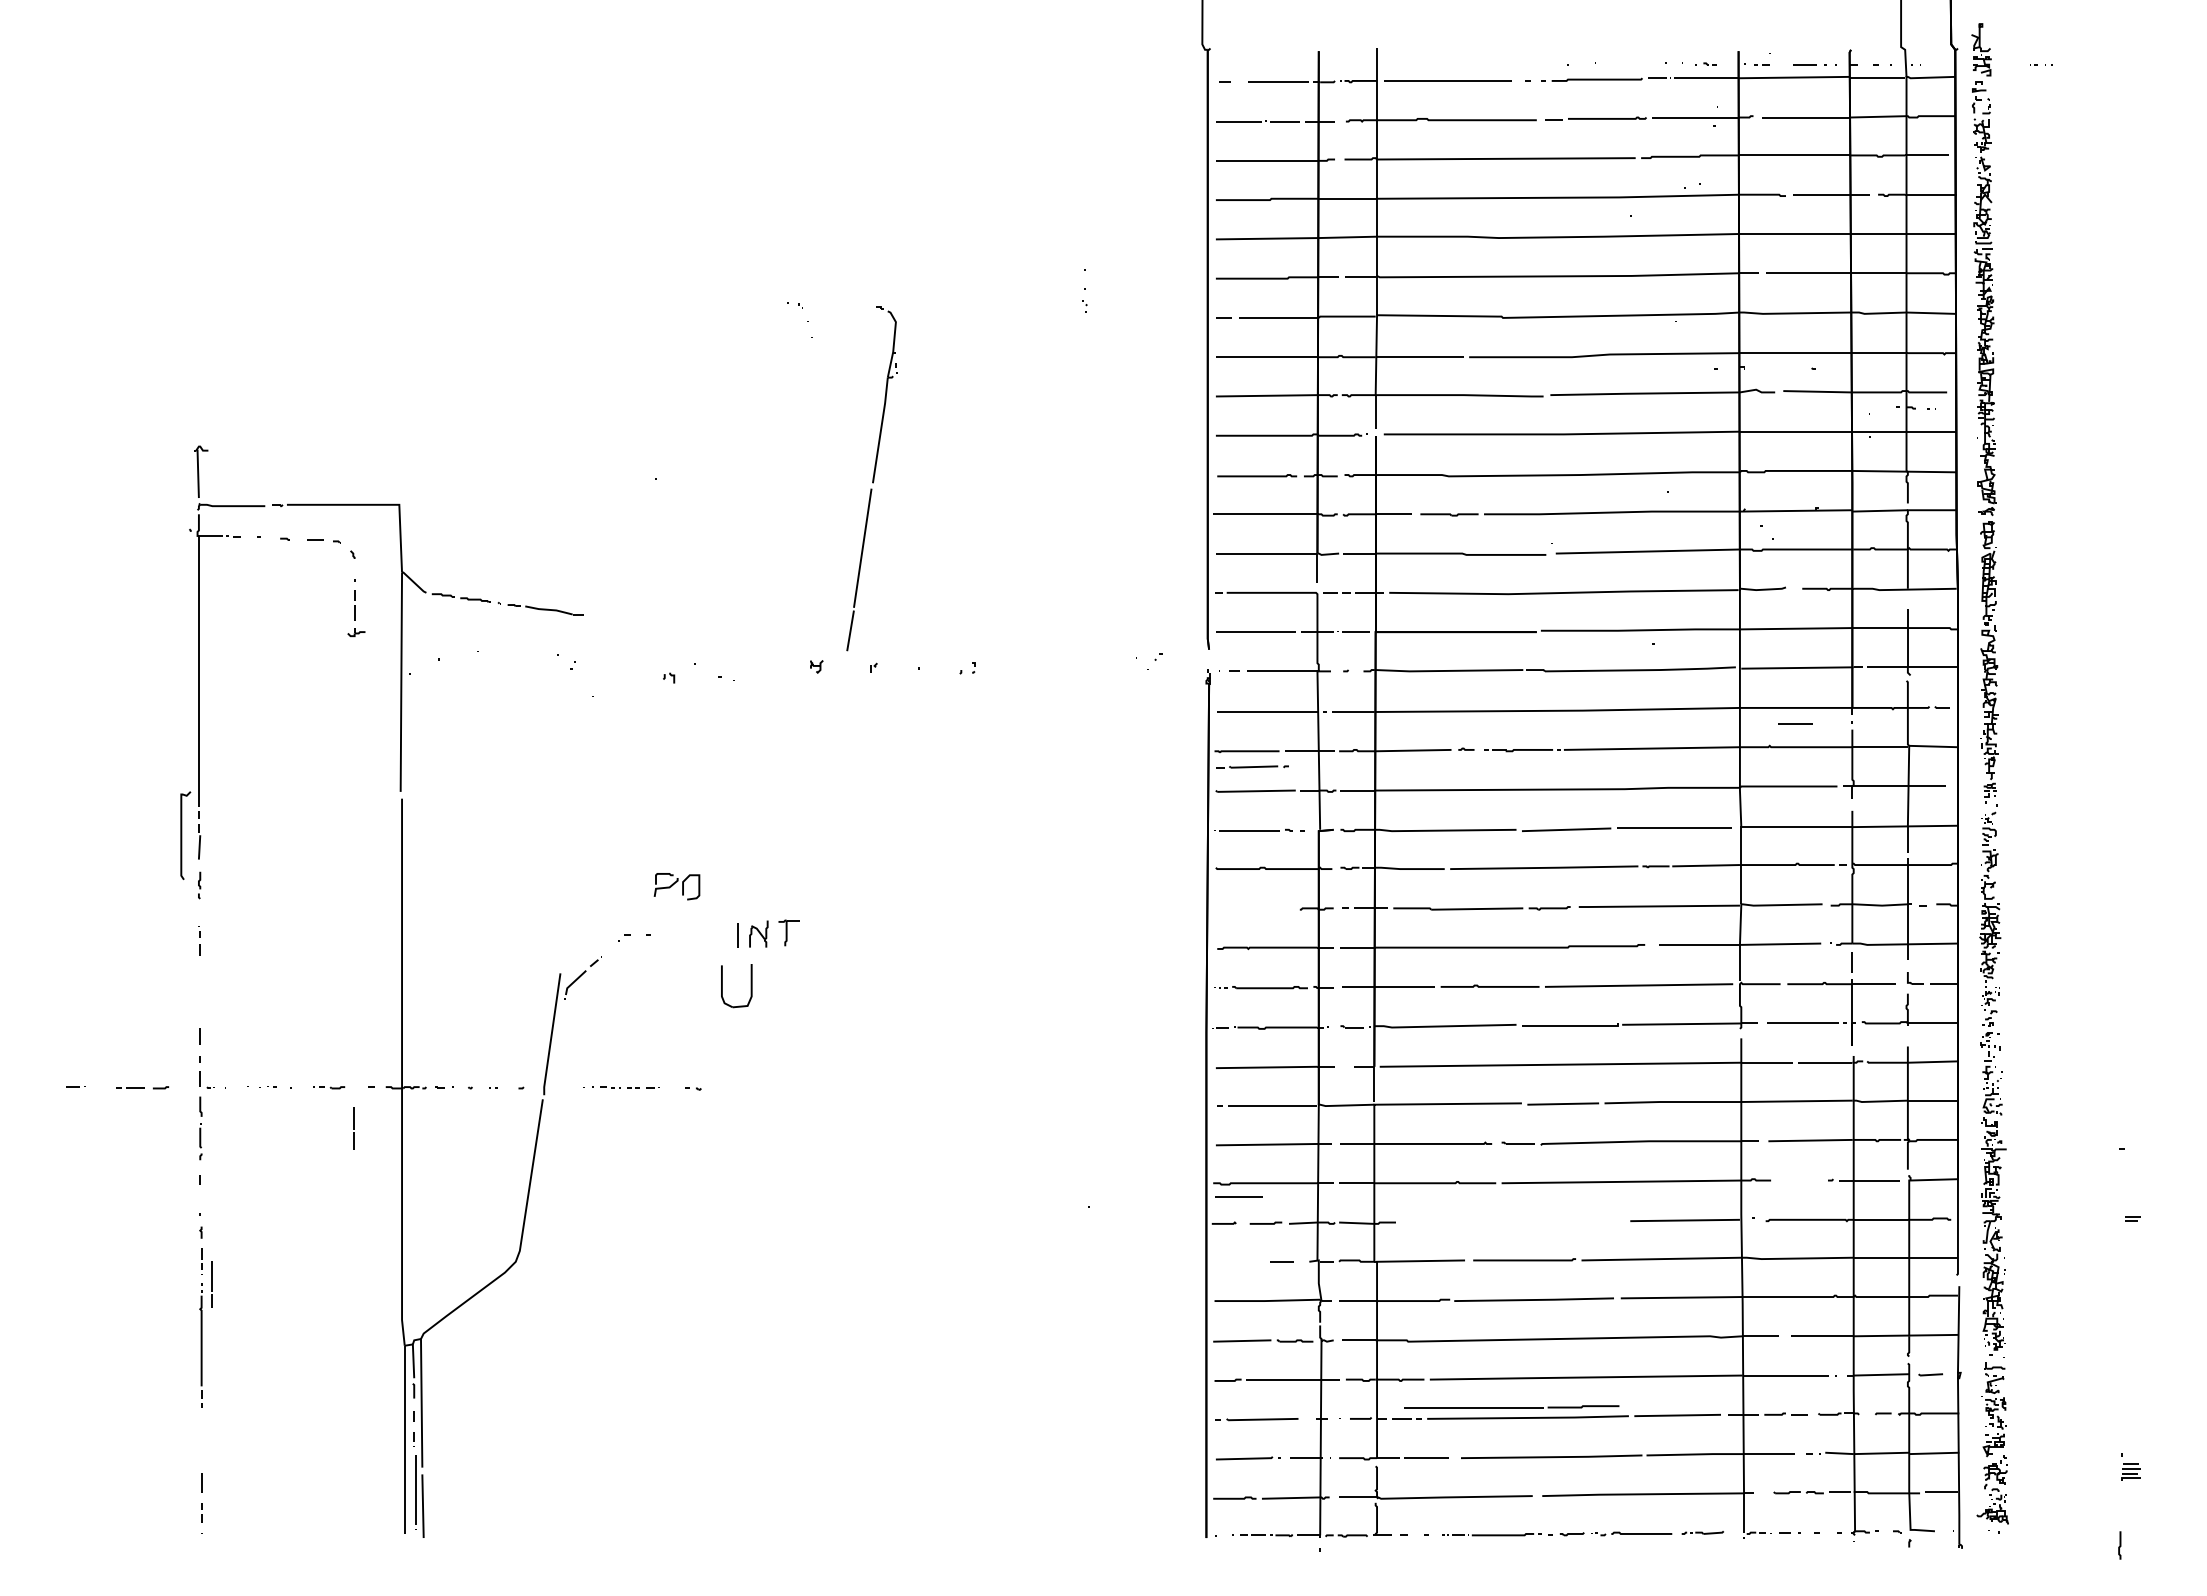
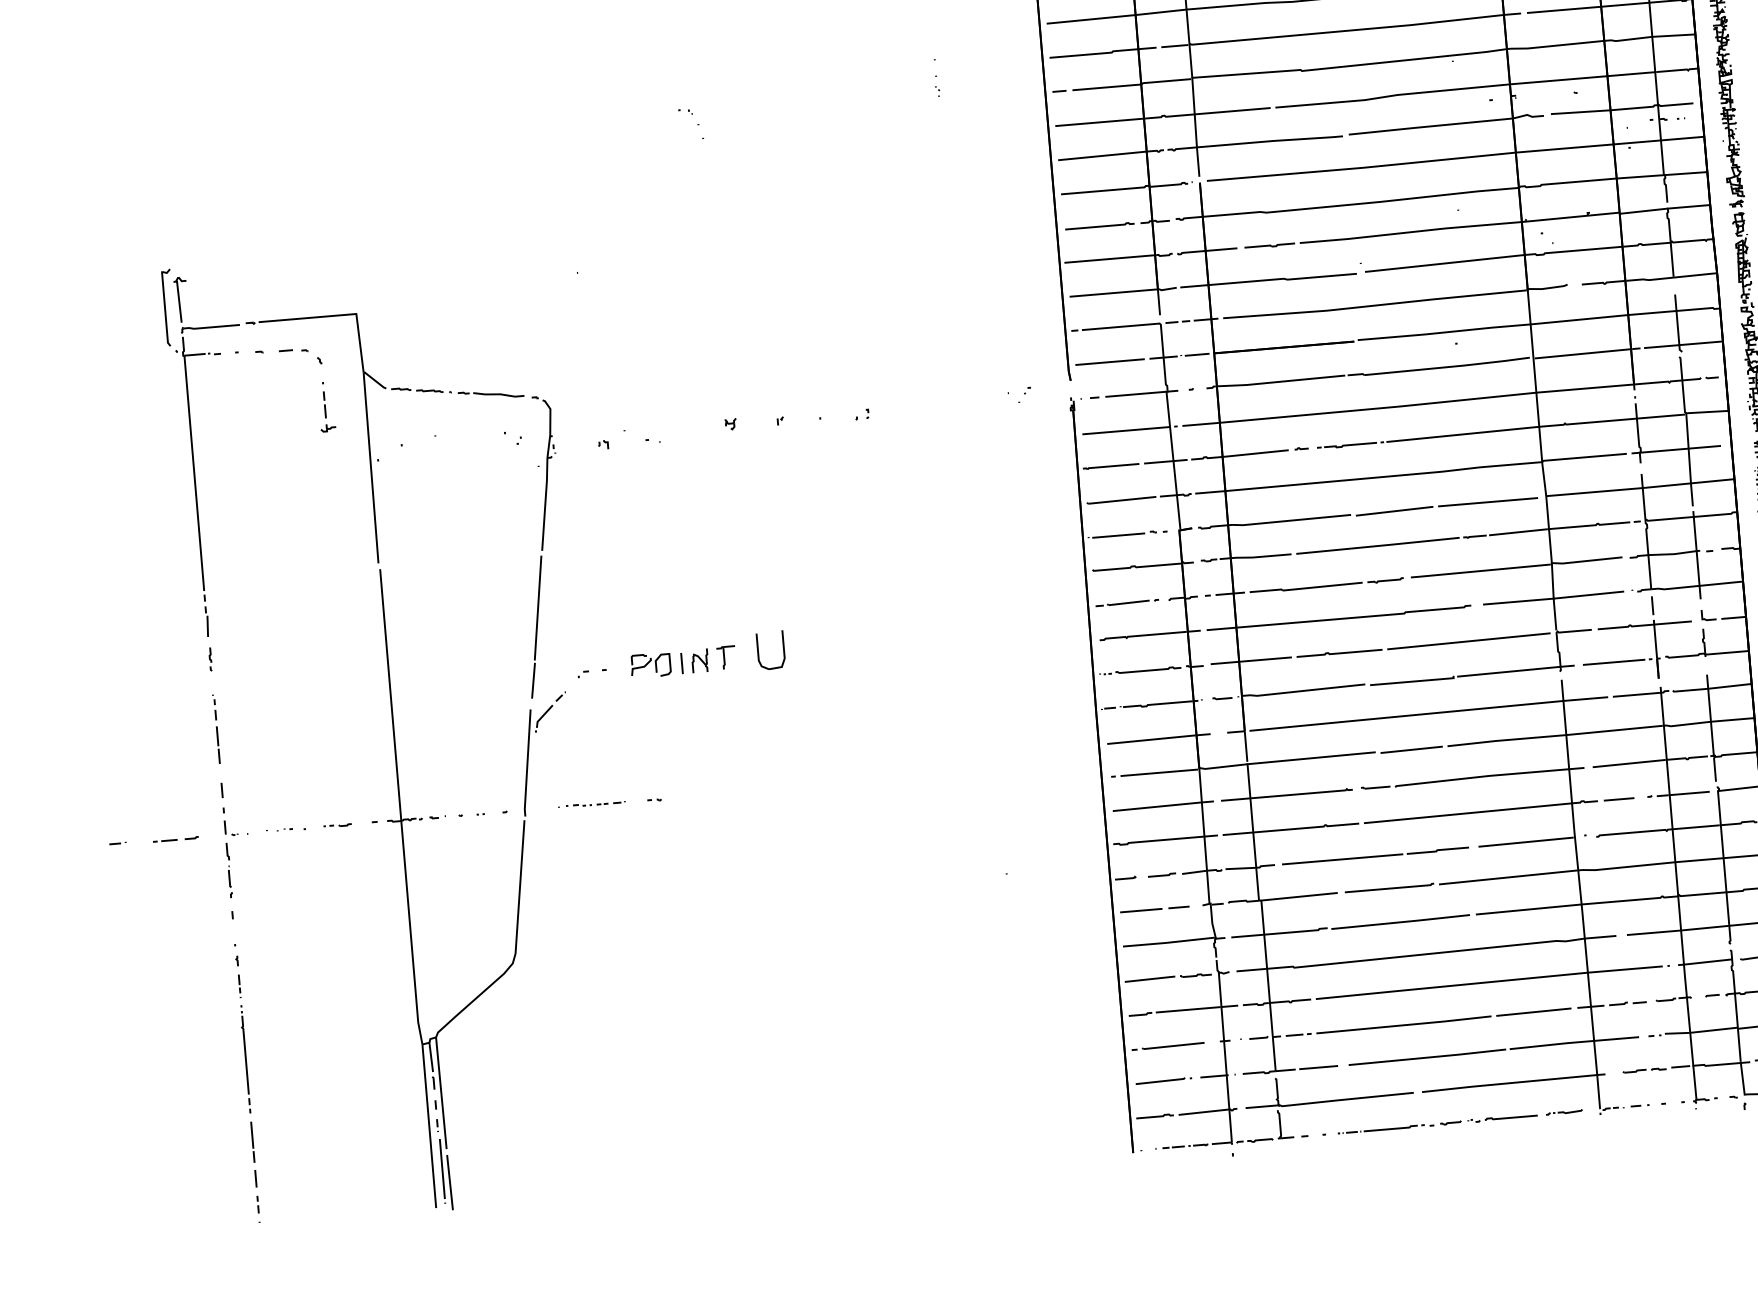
part: (871, 478) -> (540, 546), moved
line: (1795, 723) -> (1619, 799), moved
part: (1252, 766) -> (1127, 602), moved
curve: (182, 835) -> (166, 307), moved
part: (676, 886) -> (650, 665), moved
part: (722, 986) -> (758, 651), moved
line: (353, 1128) -> (217, 745), moved
line: (1238, 1196) -> (1140, 910), moved
line: (211, 1284) -> (252, 1142), moved
part: (1511, 1406) -> (1375, 855), moved

